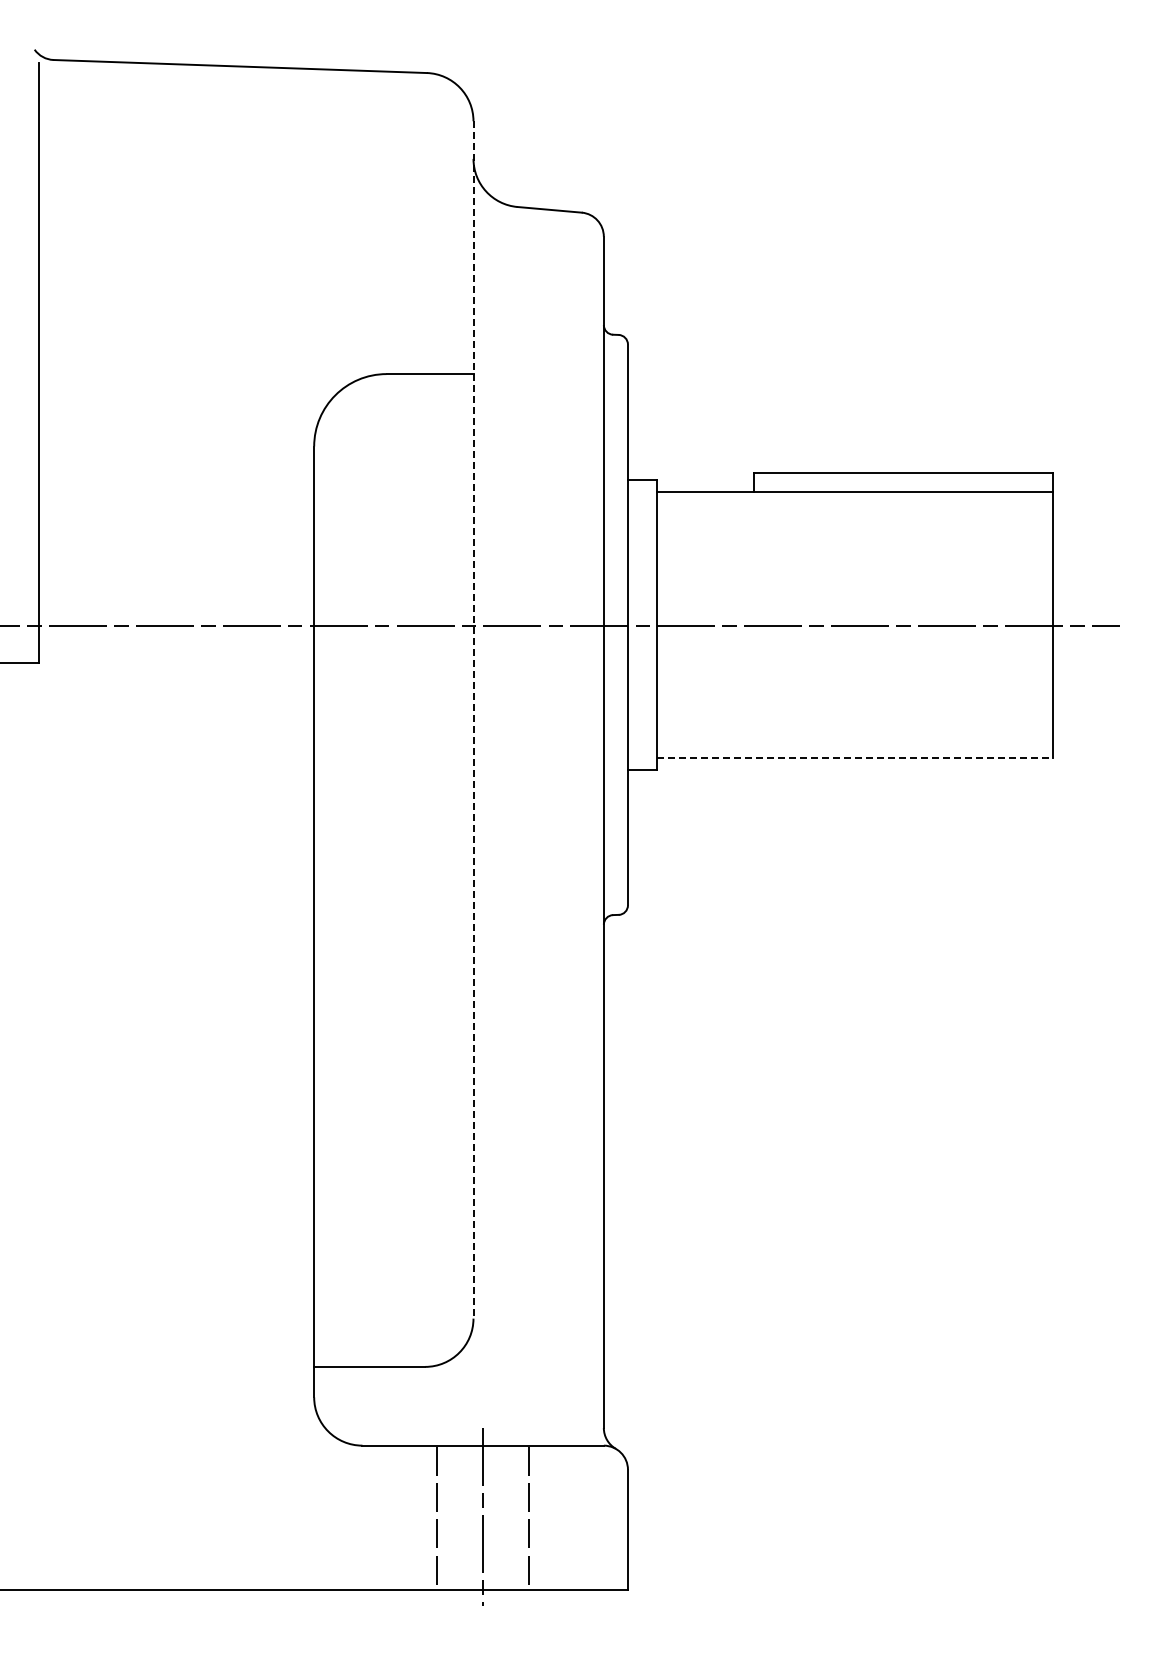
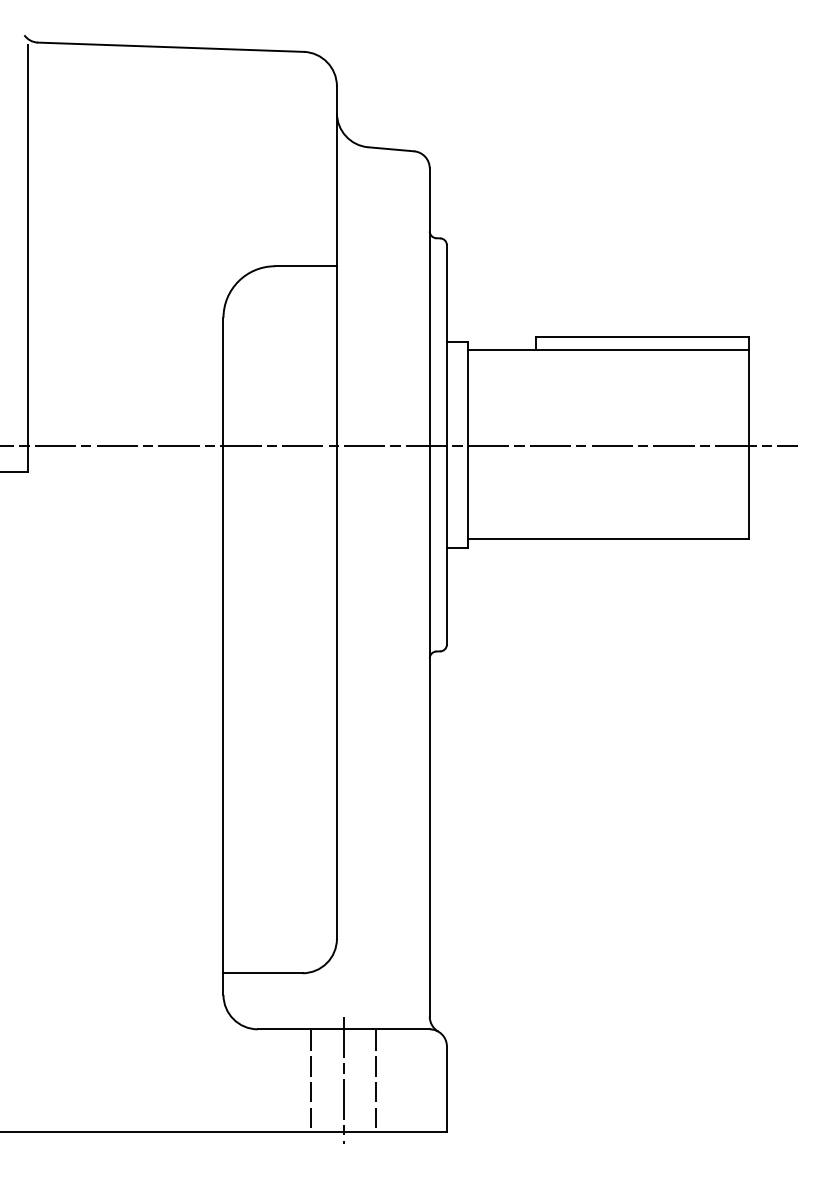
line: (473, 719) -> (336, 512), dashed -> solid
line: (854, 757) -> (608, 539), dashed -> solid

